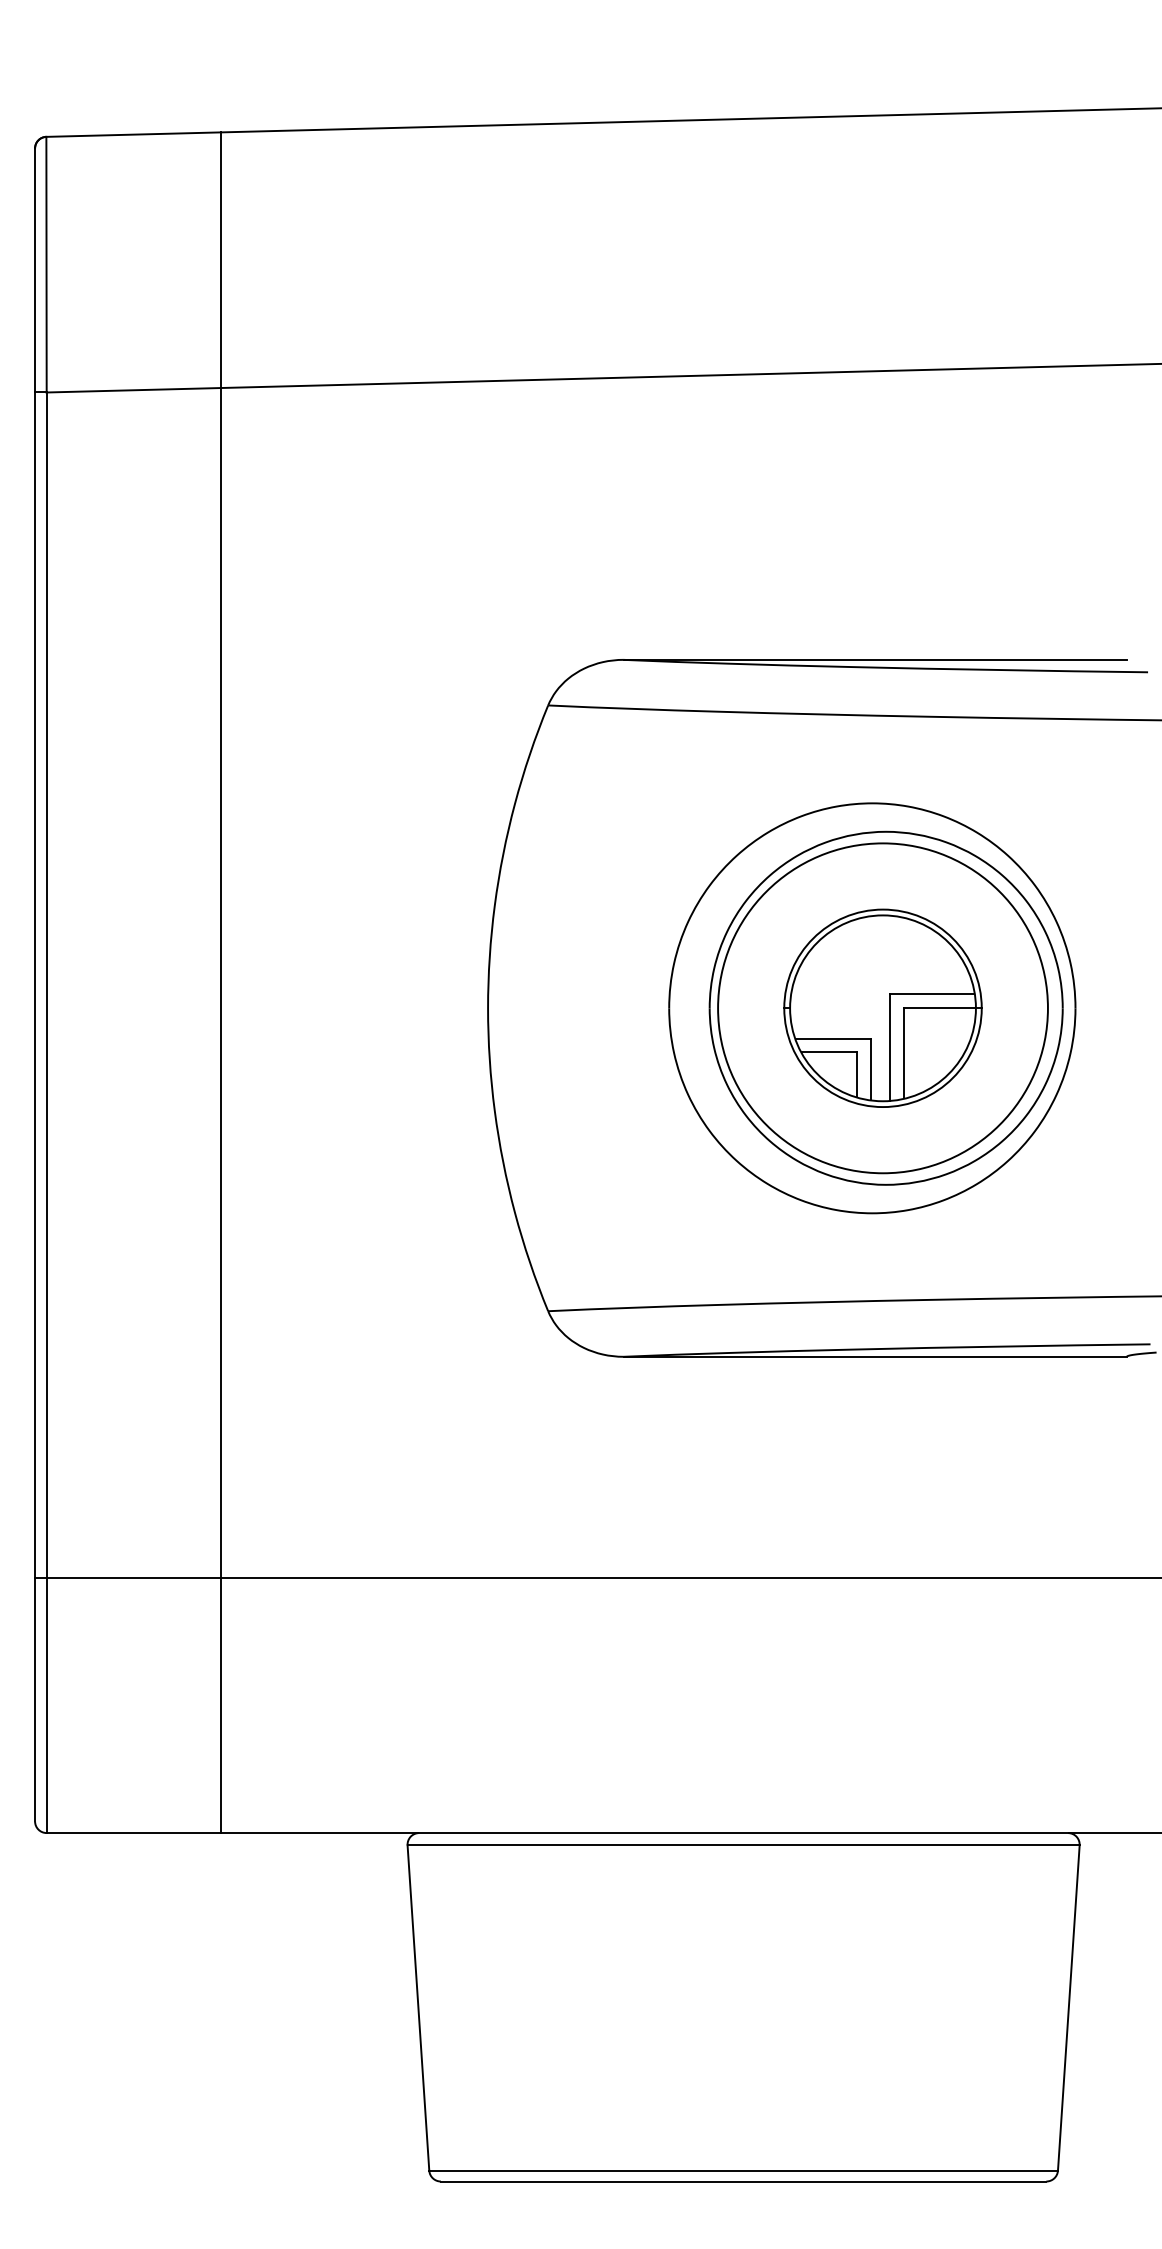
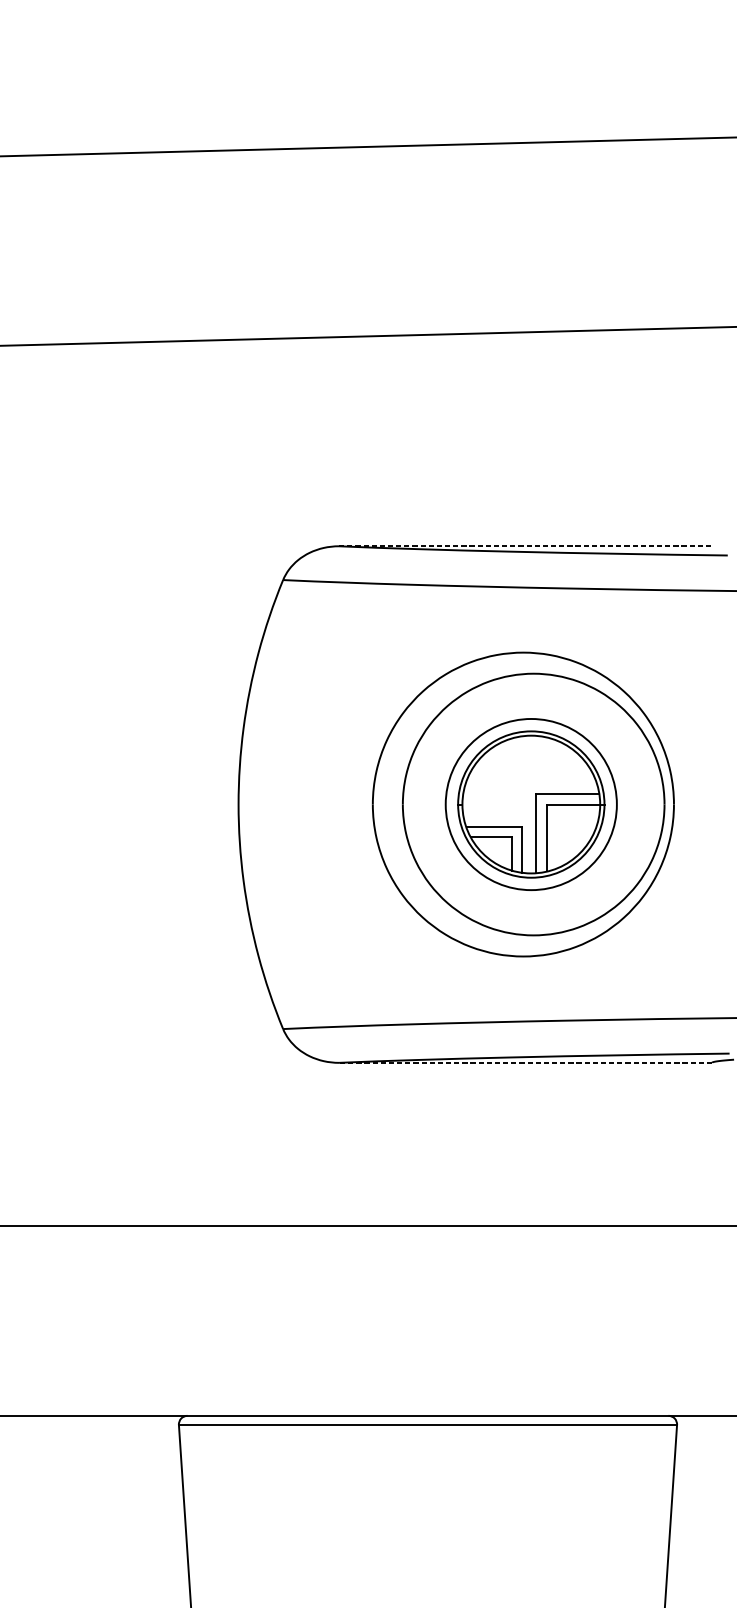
line: (875, 659) -> (525, 546), solid -> dashed
line: (220, 982) -> (40, 785), removed
circle: (882, 1008) -> (530, 804), size x0.7
line: (875, 1356) -> (525, 1062), solid -> dashed

